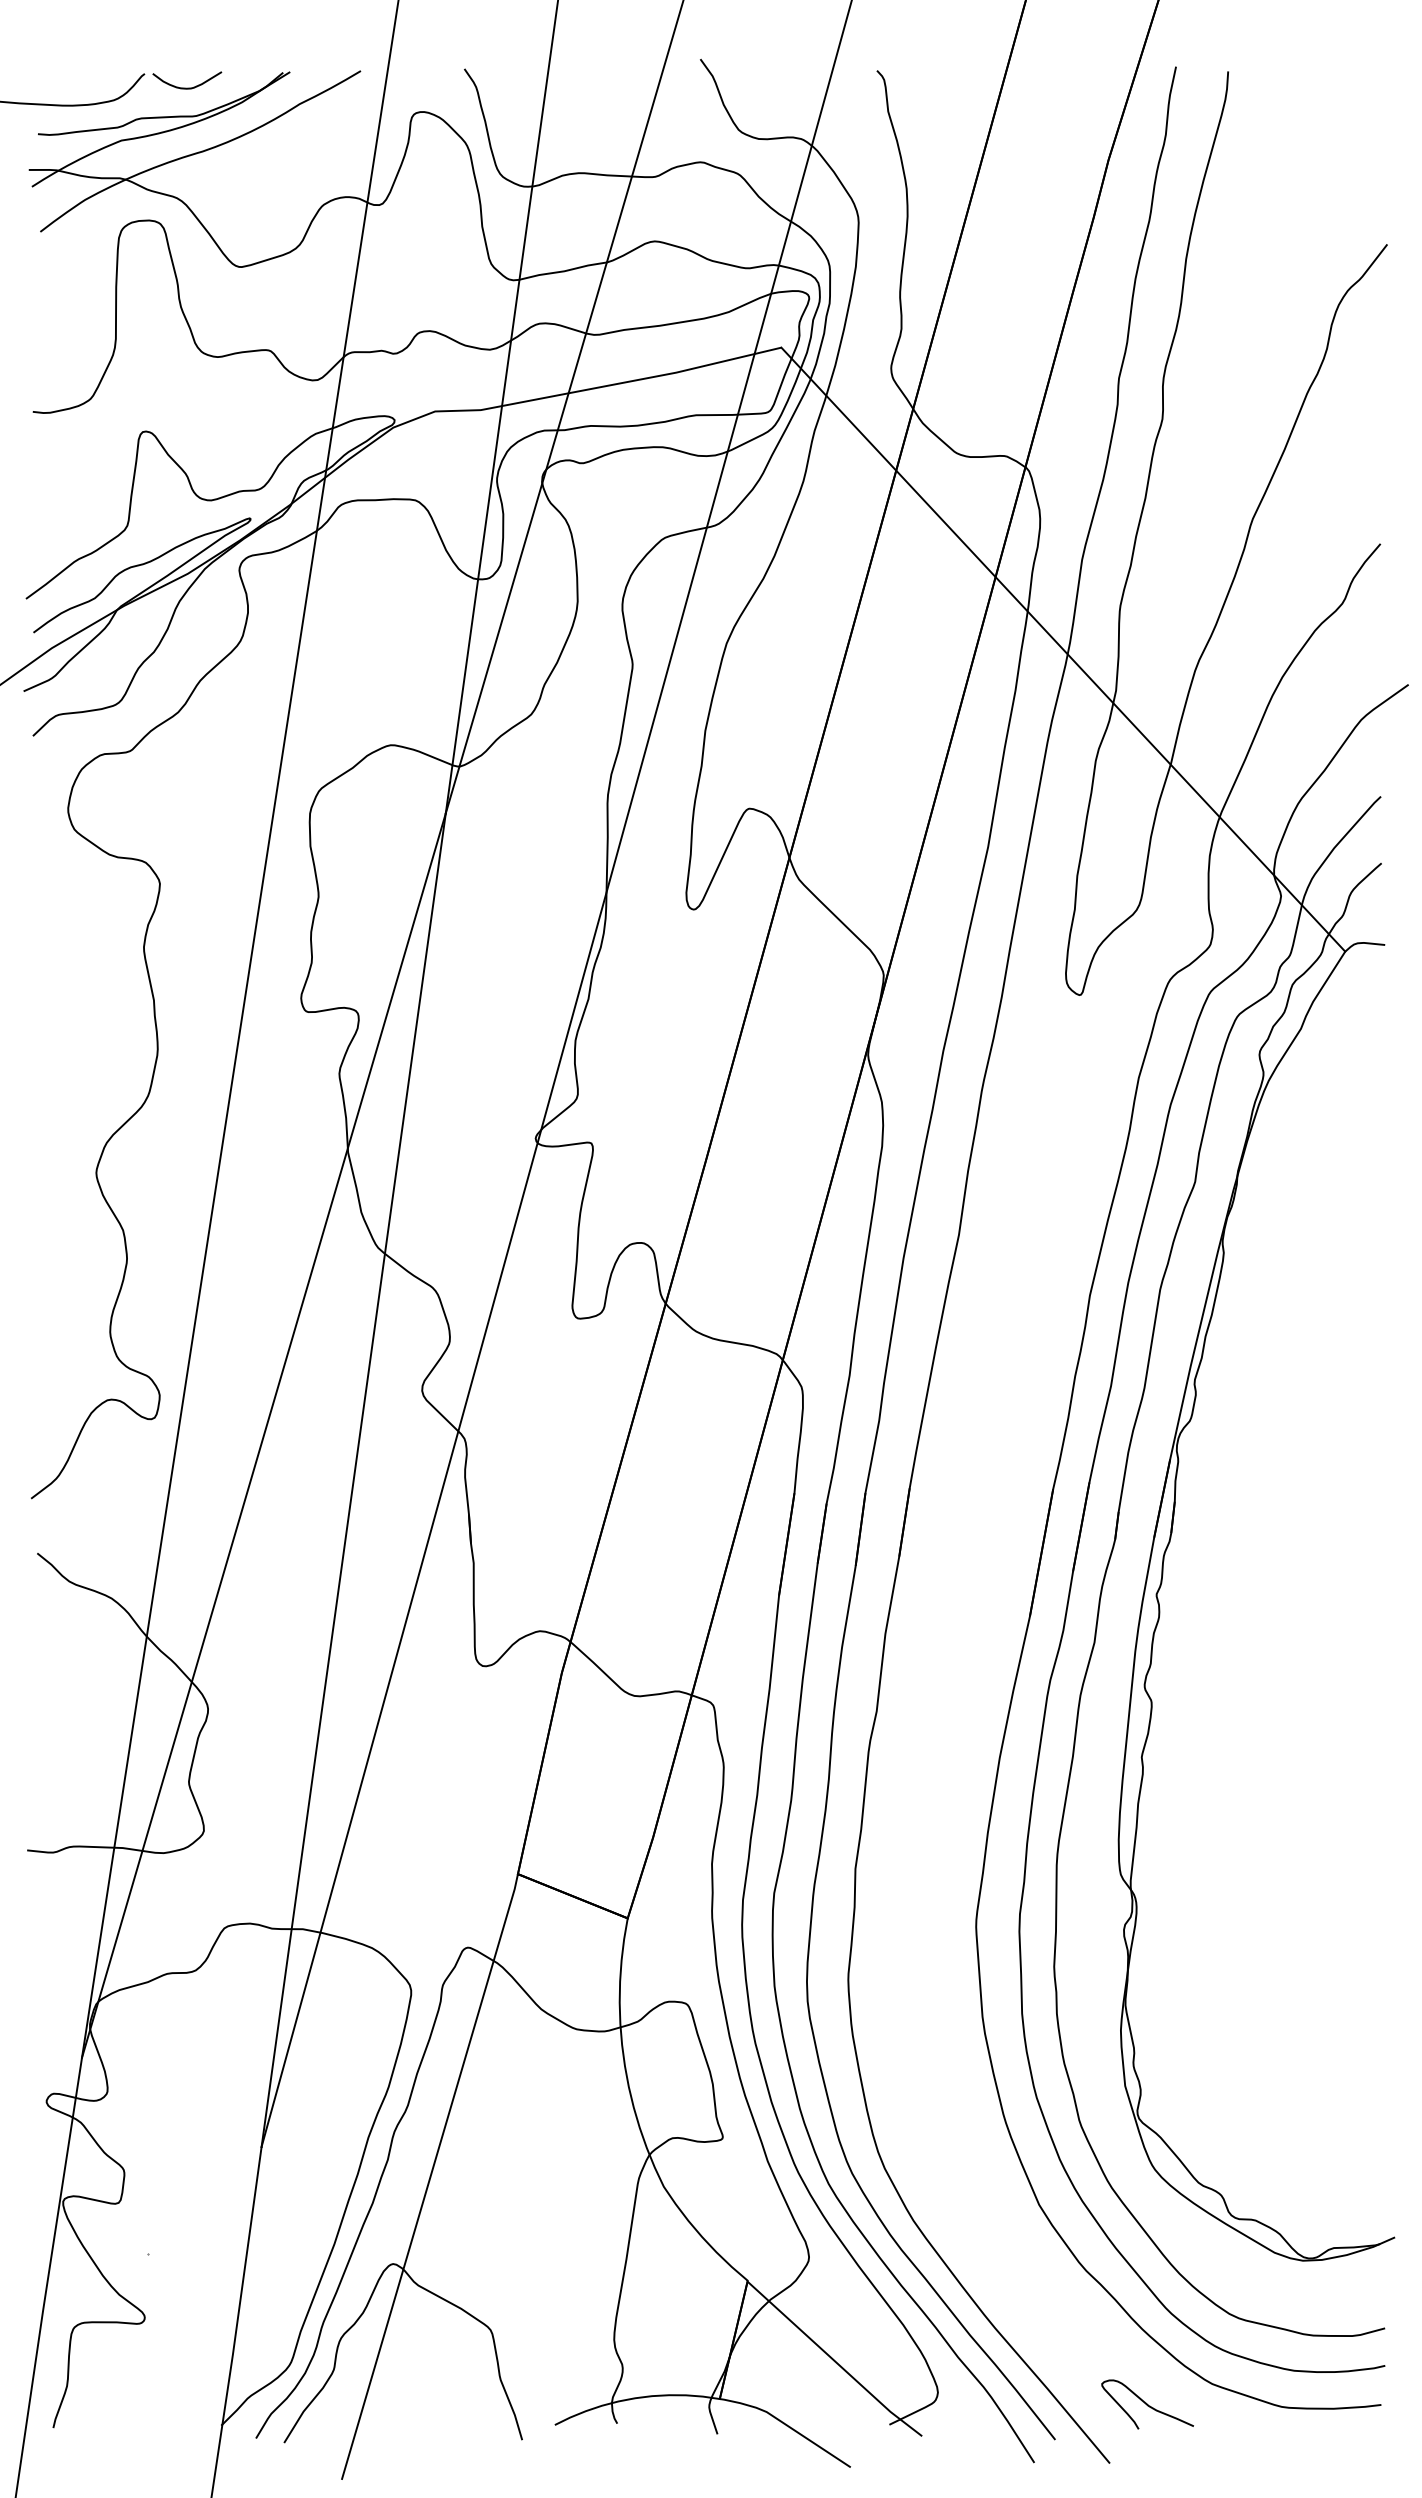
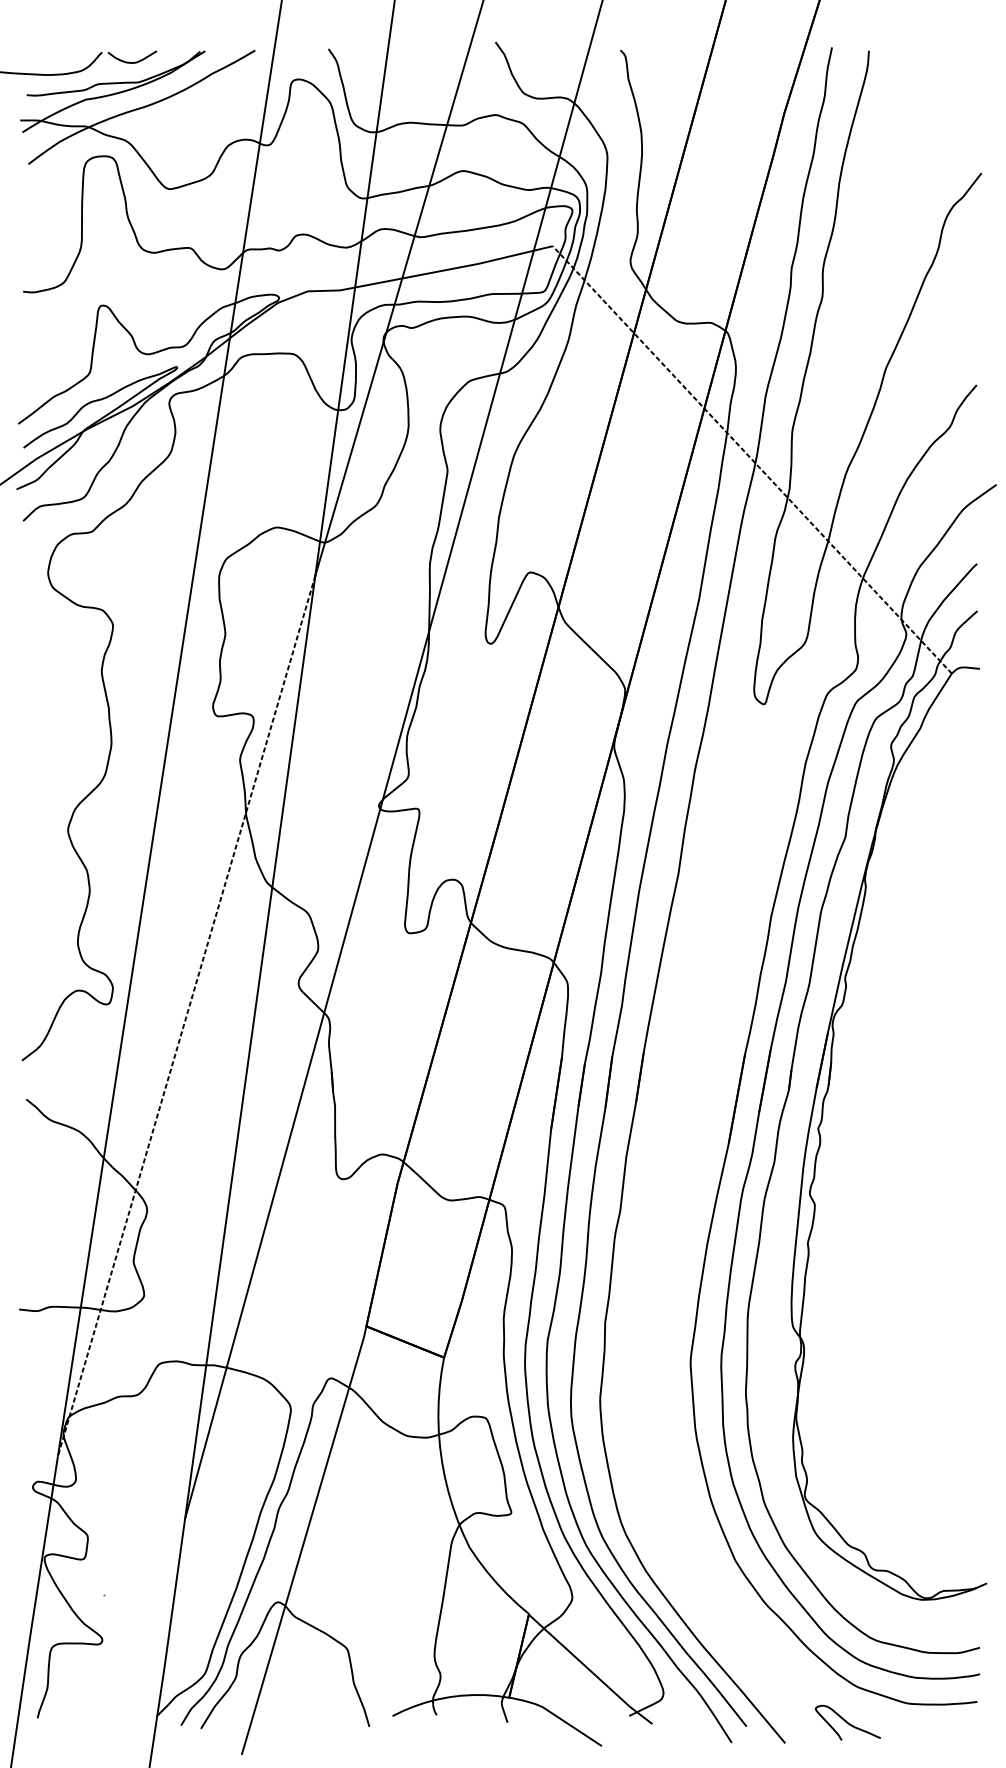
line: (1063, 649) -> (752, 459), solid -> dashed
line: (263, 1436) -> (186, 1016), solid -> dashed
curve: (1147, 2404) -> (847, 1722), moved

